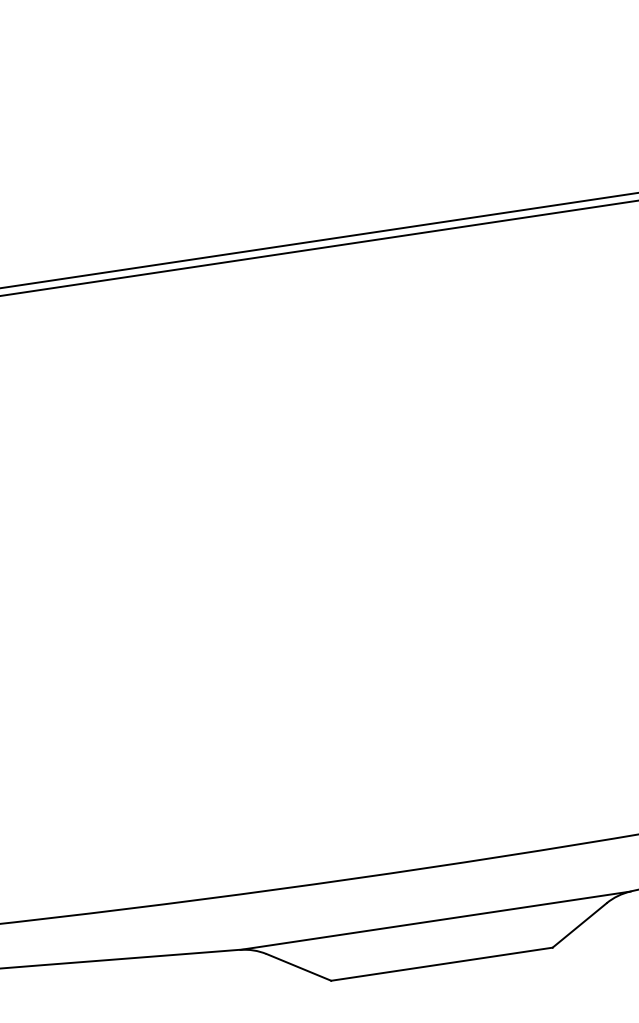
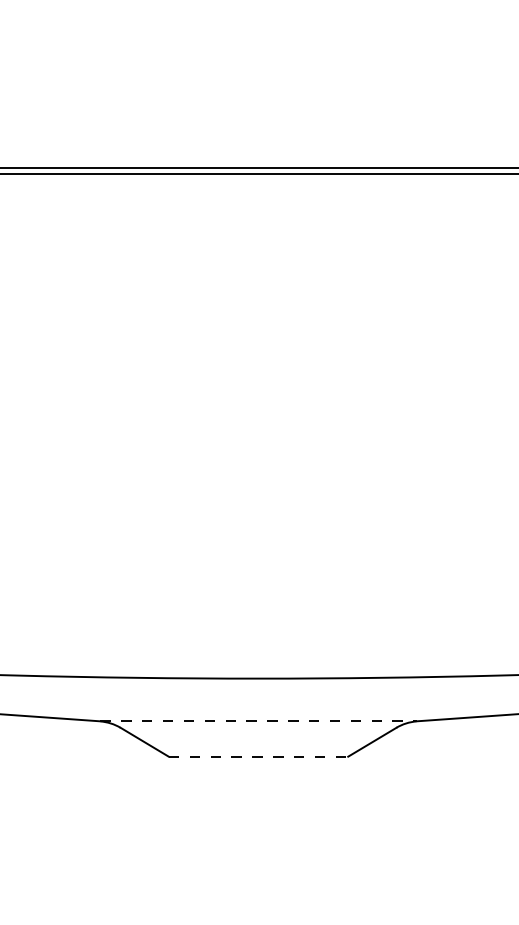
line: (436, 920) -> (259, 721), solid -> dashed
line: (441, 963) -> (258, 756), solid -> dashed

